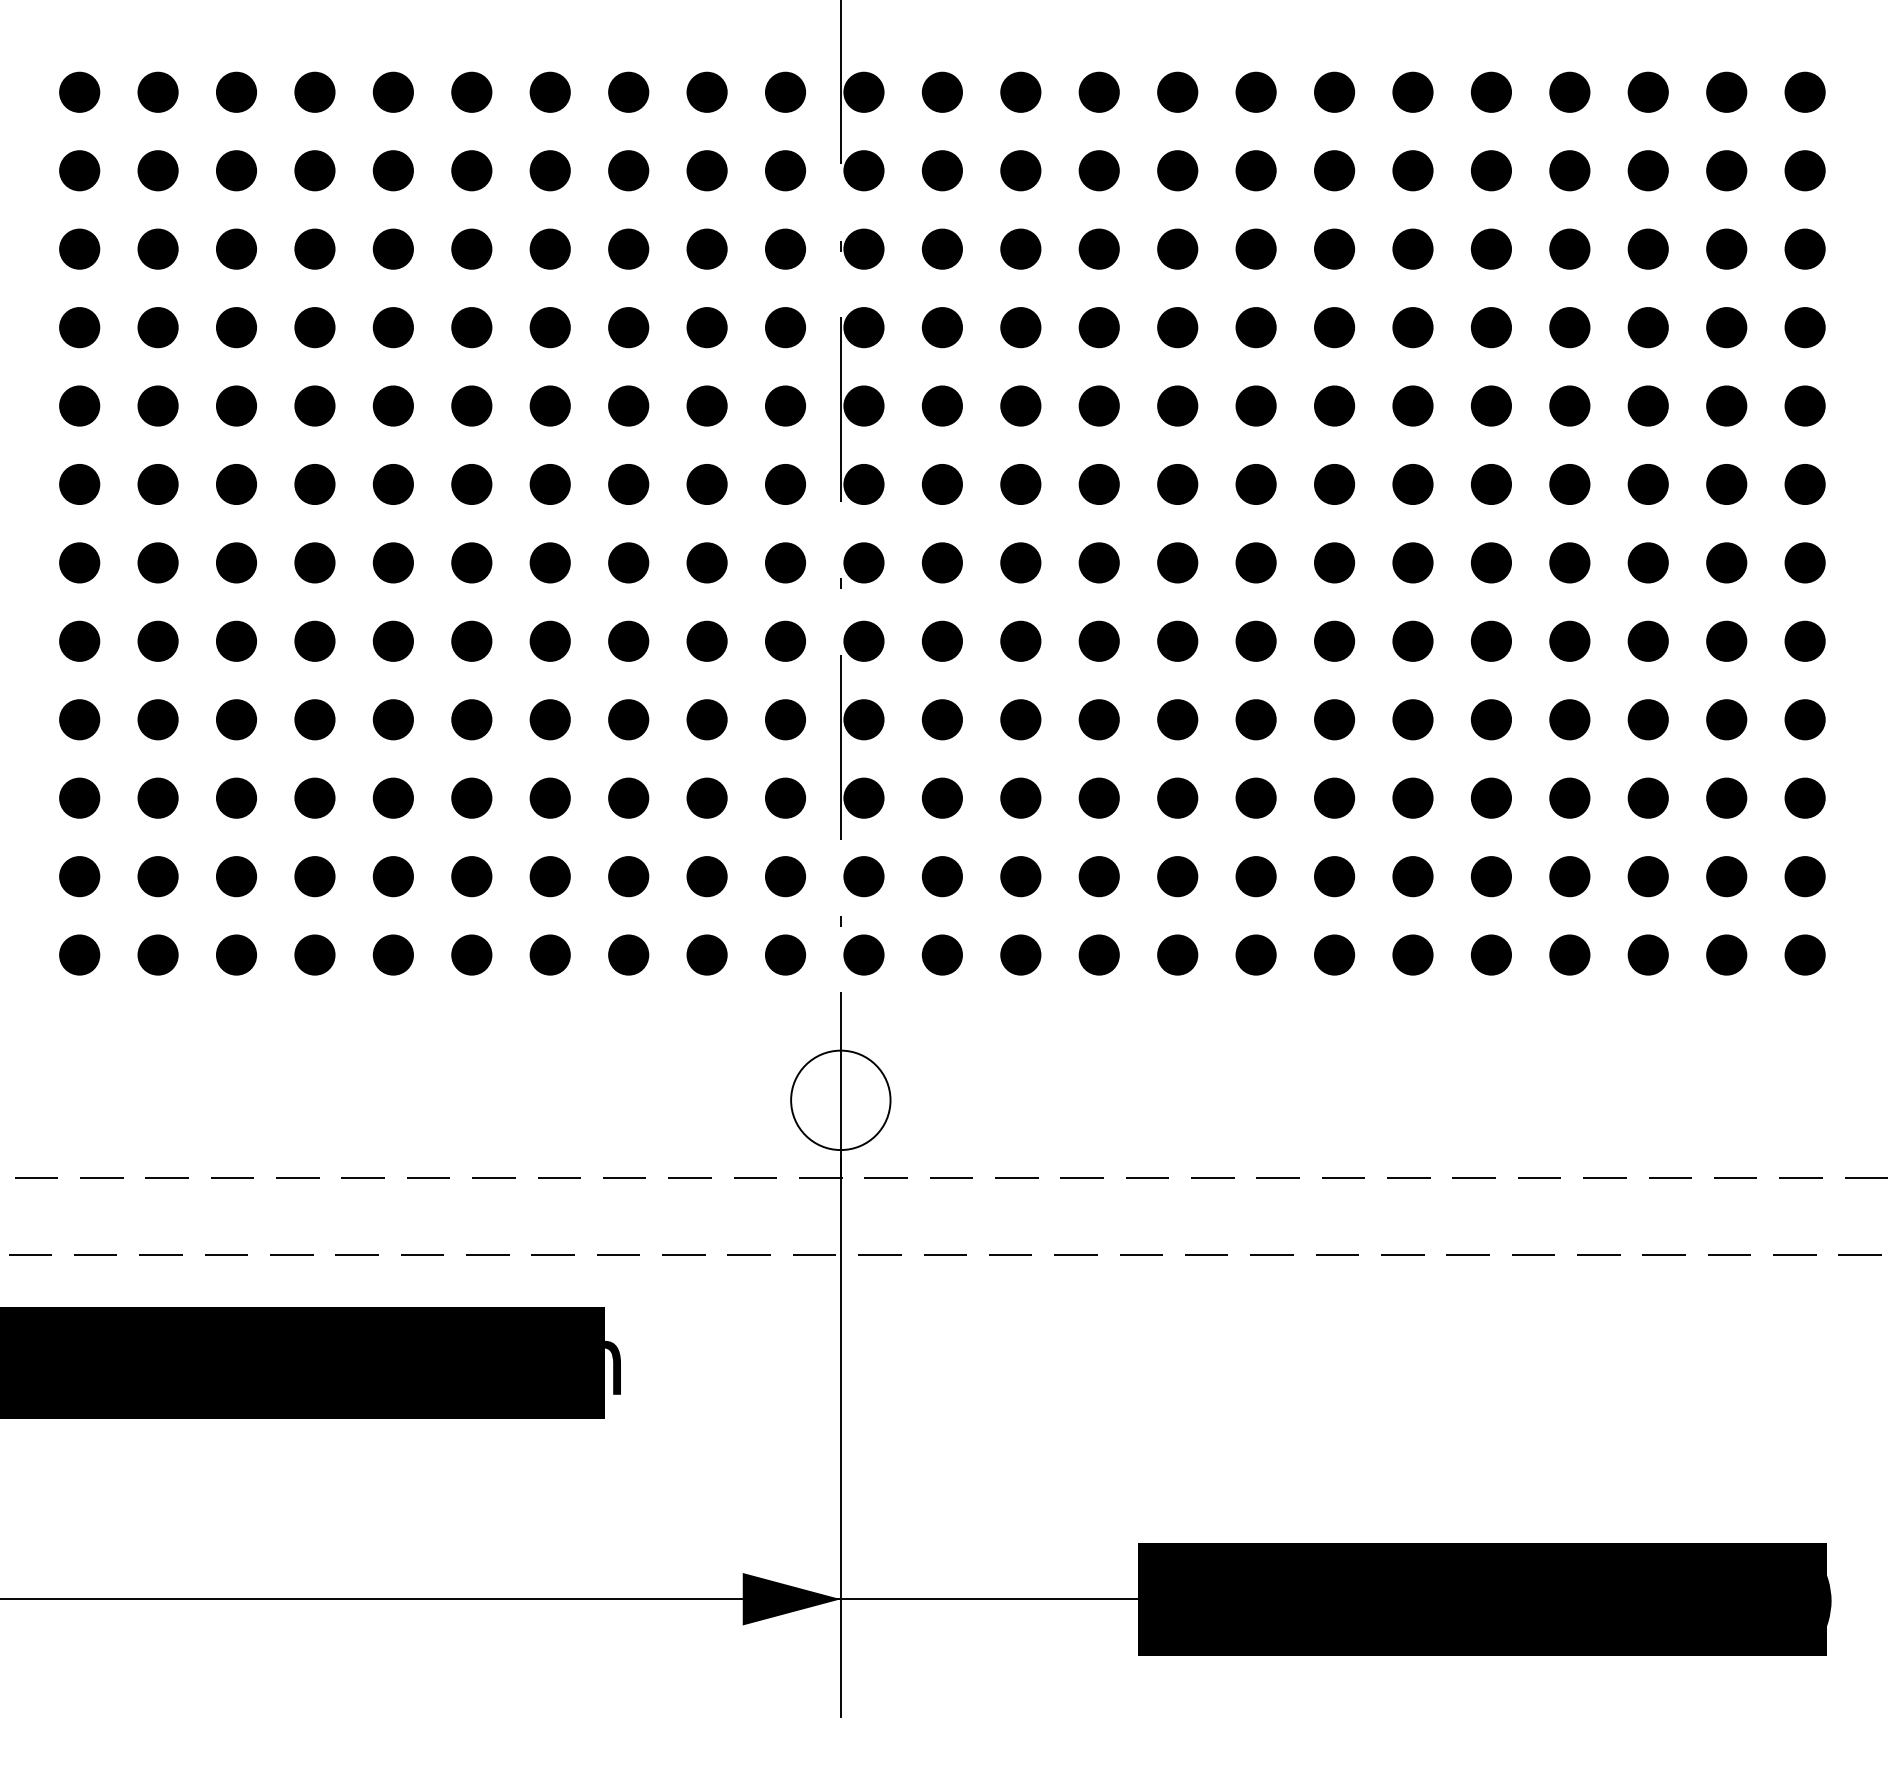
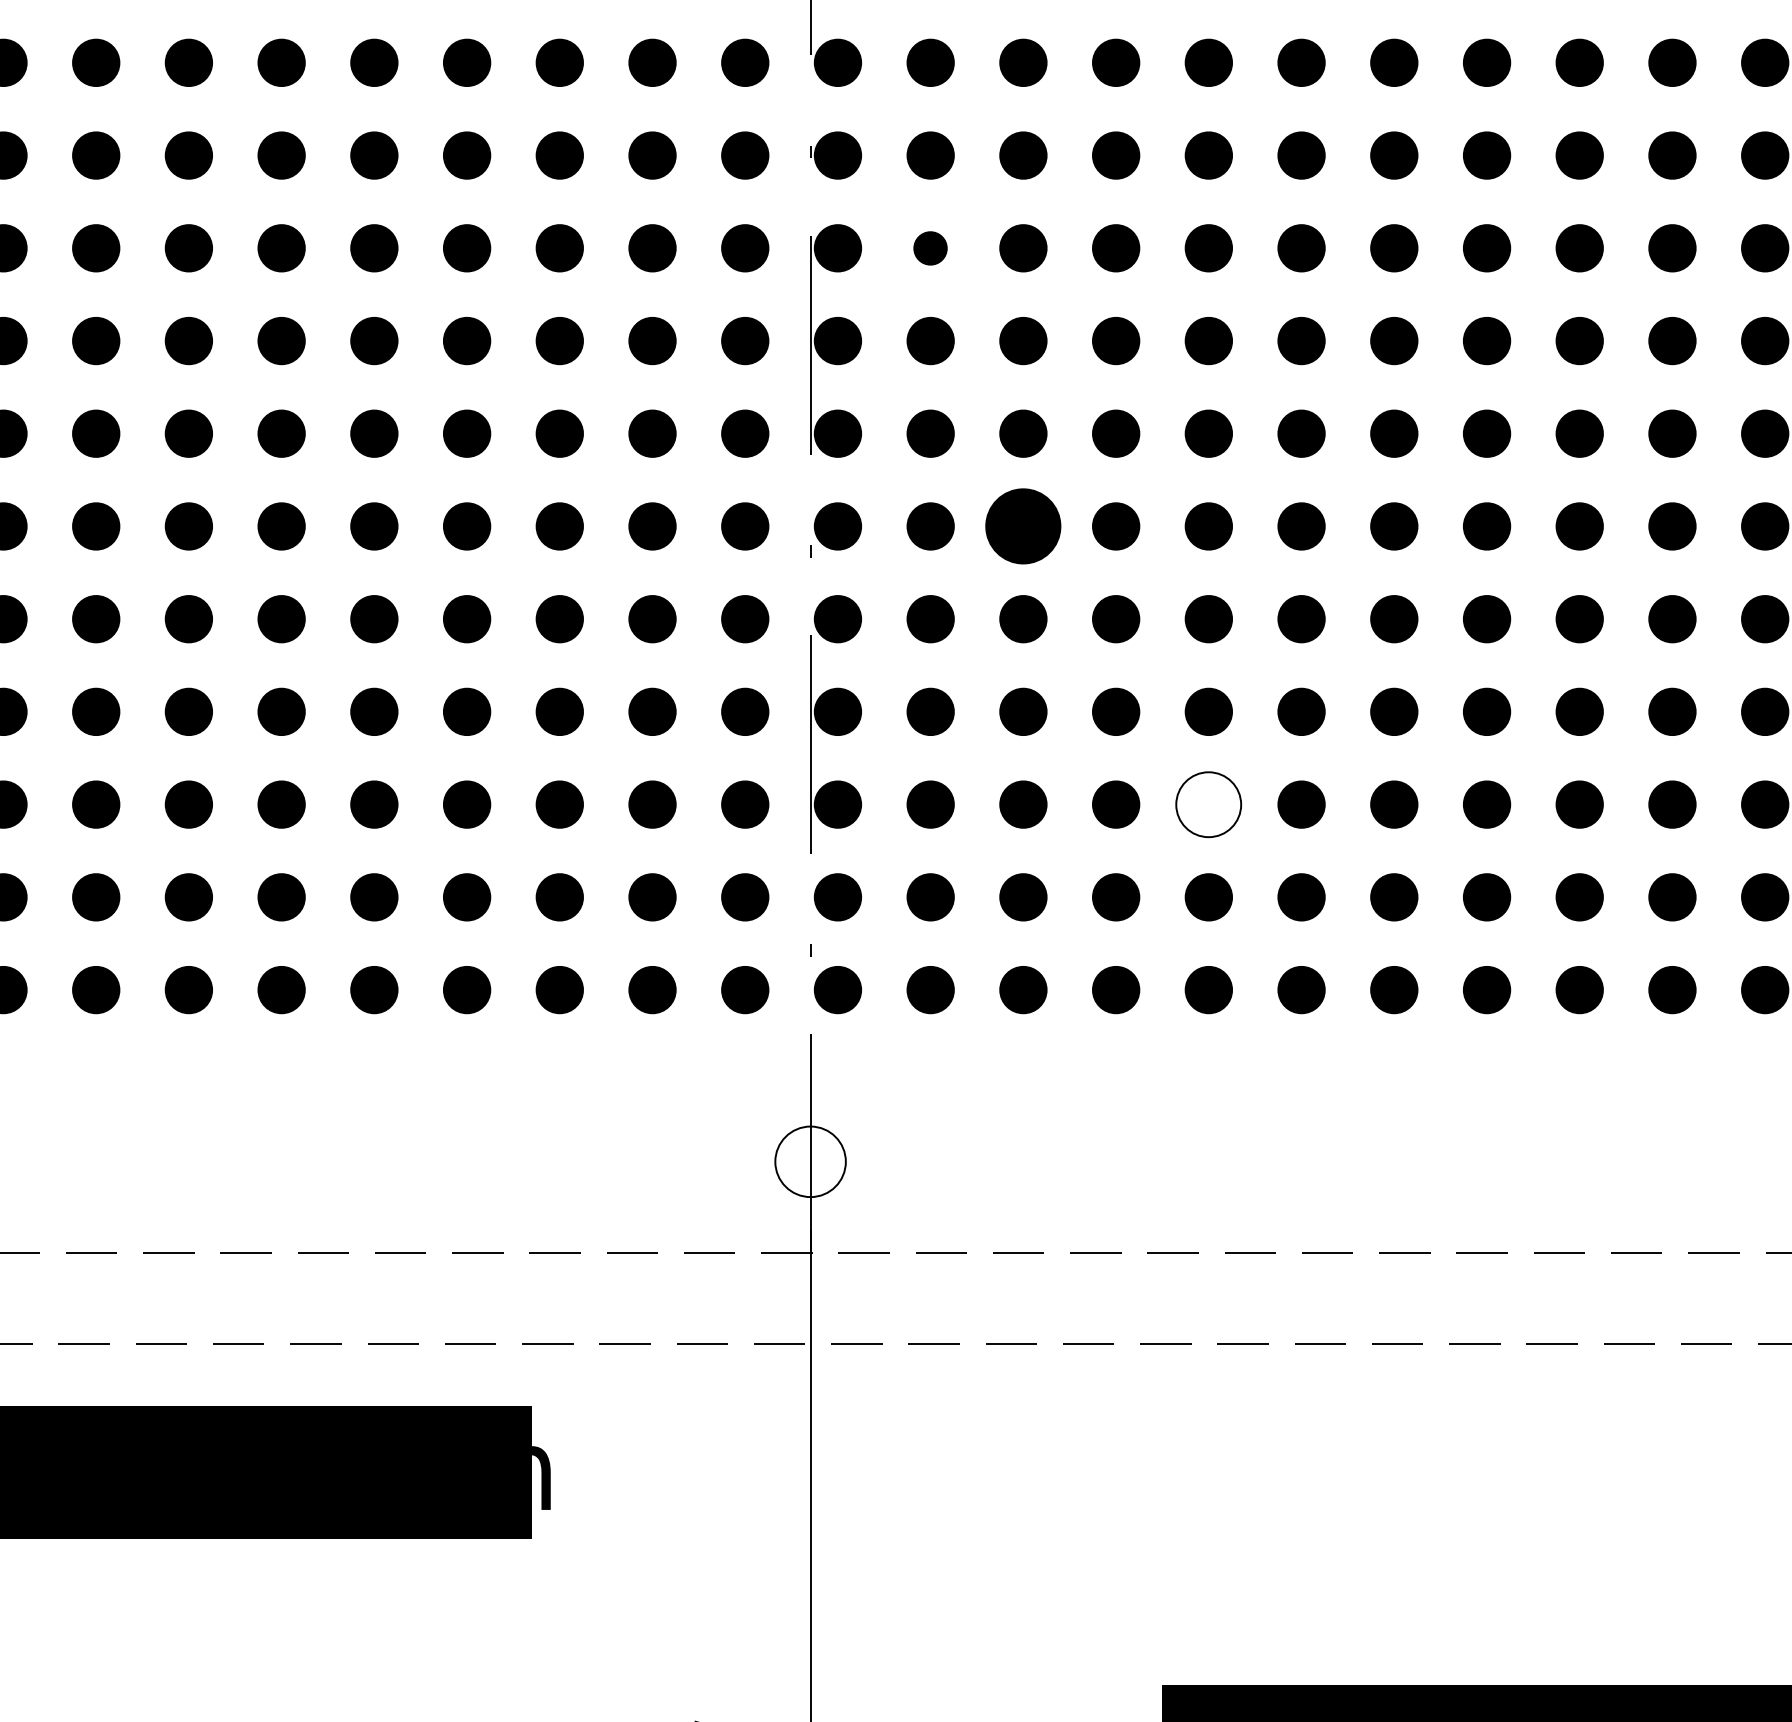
part: (941, 327) -> (929, 248), size x0.7
part: (1020, 562) -> (1023, 525), size x1.6
part: (1177, 797) -> (1208, 803), size x1.4
circle: (840, 1100) -> (810, 1161), size x0.6

